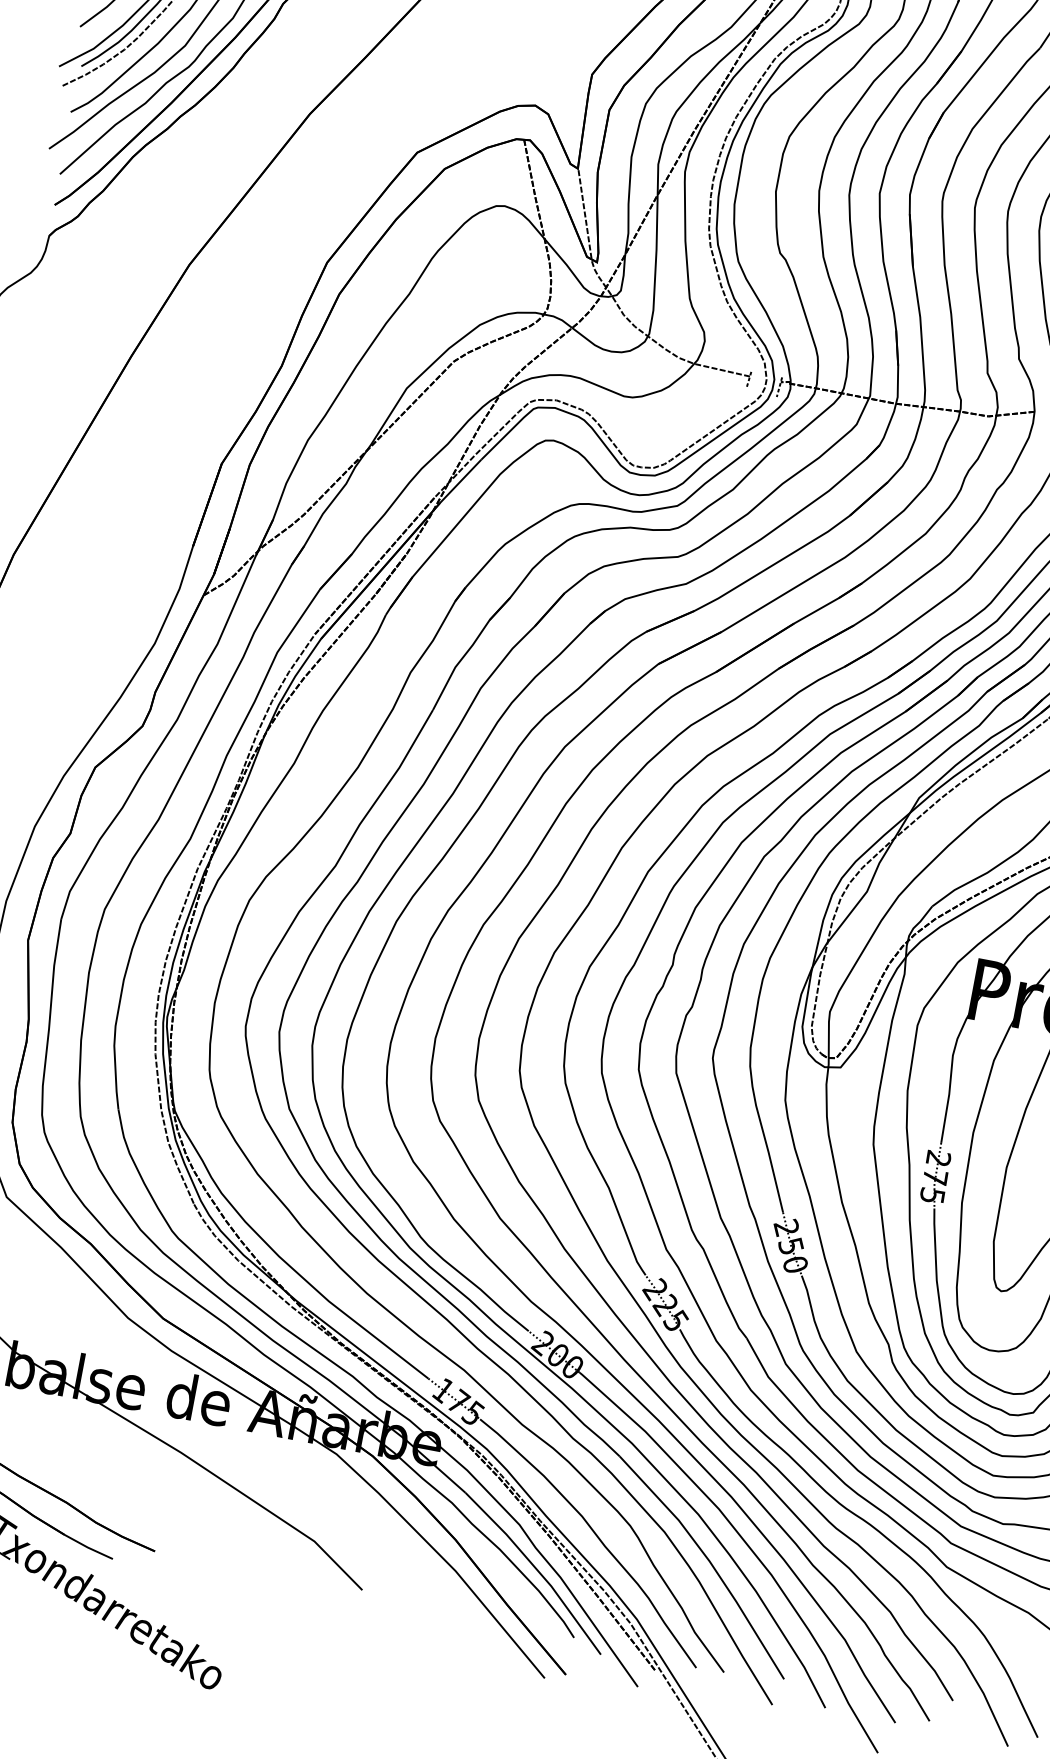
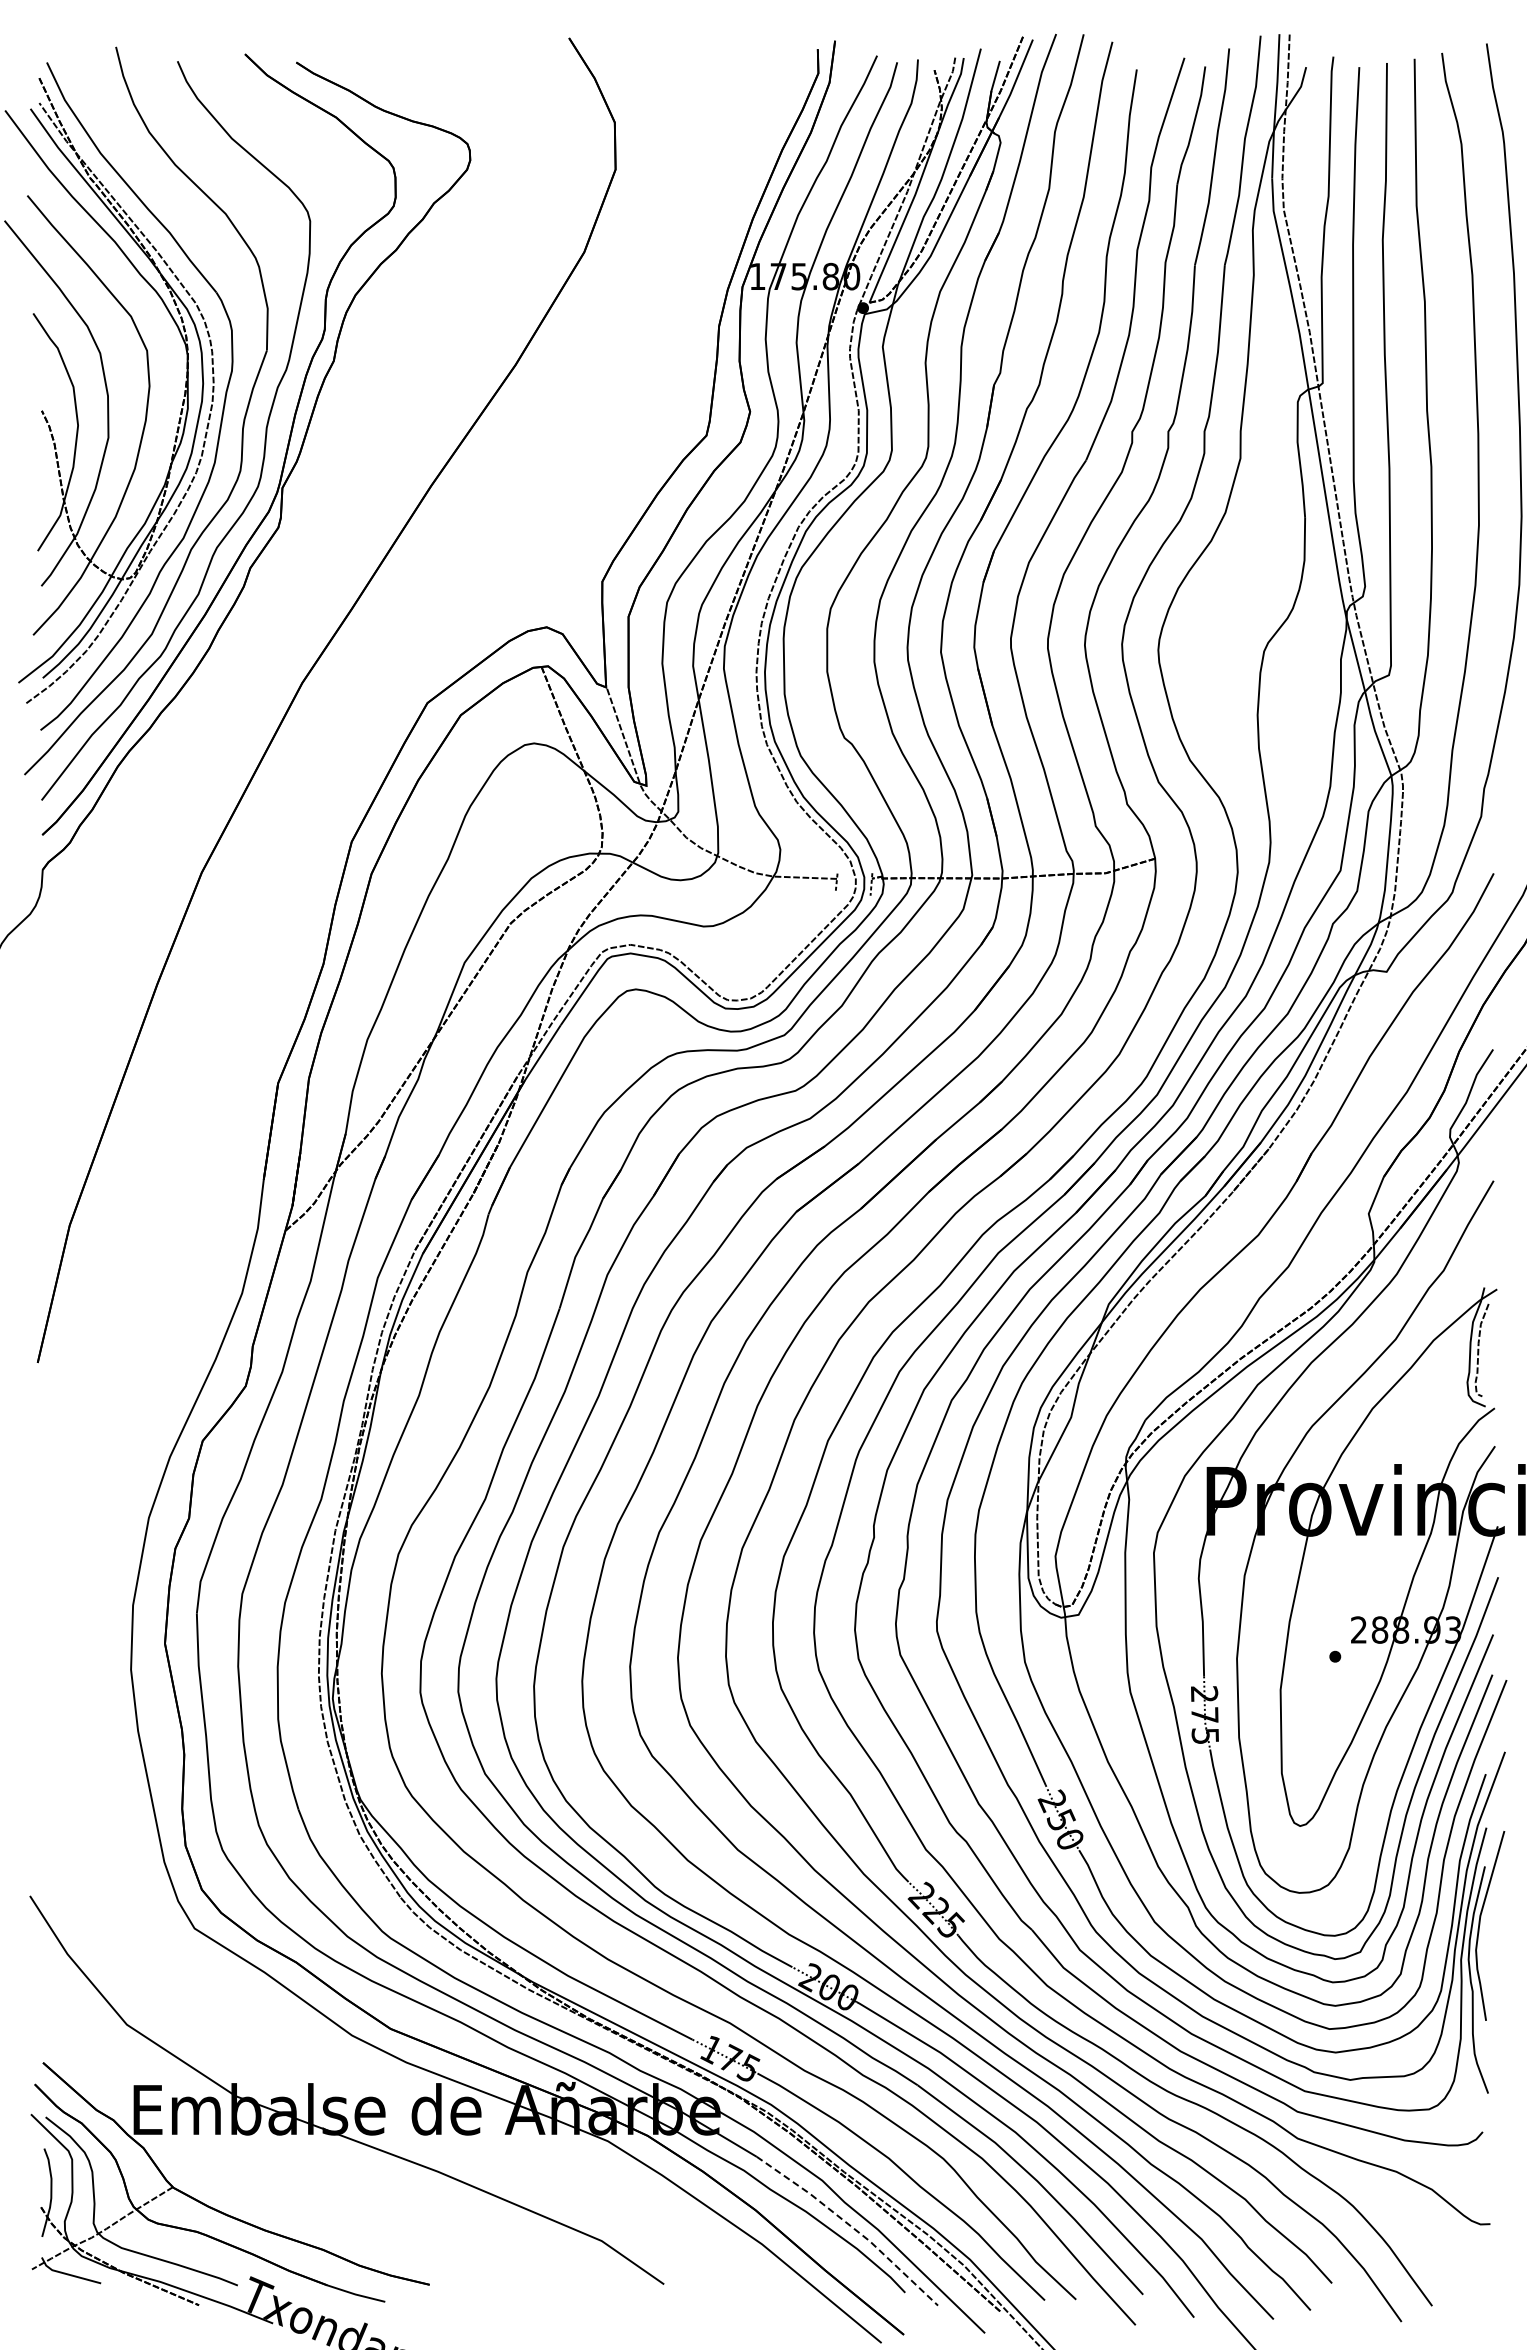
line: (537, 1570) -> (851, 2226), solid -> dashed

